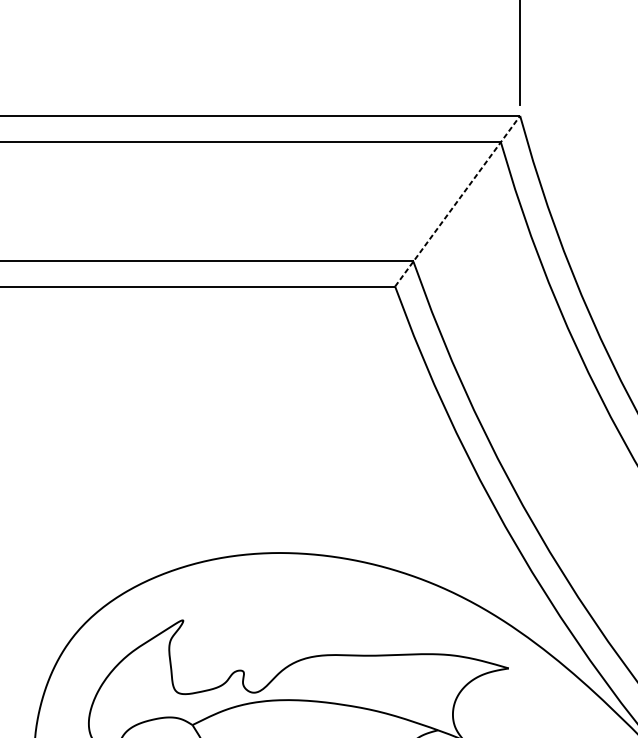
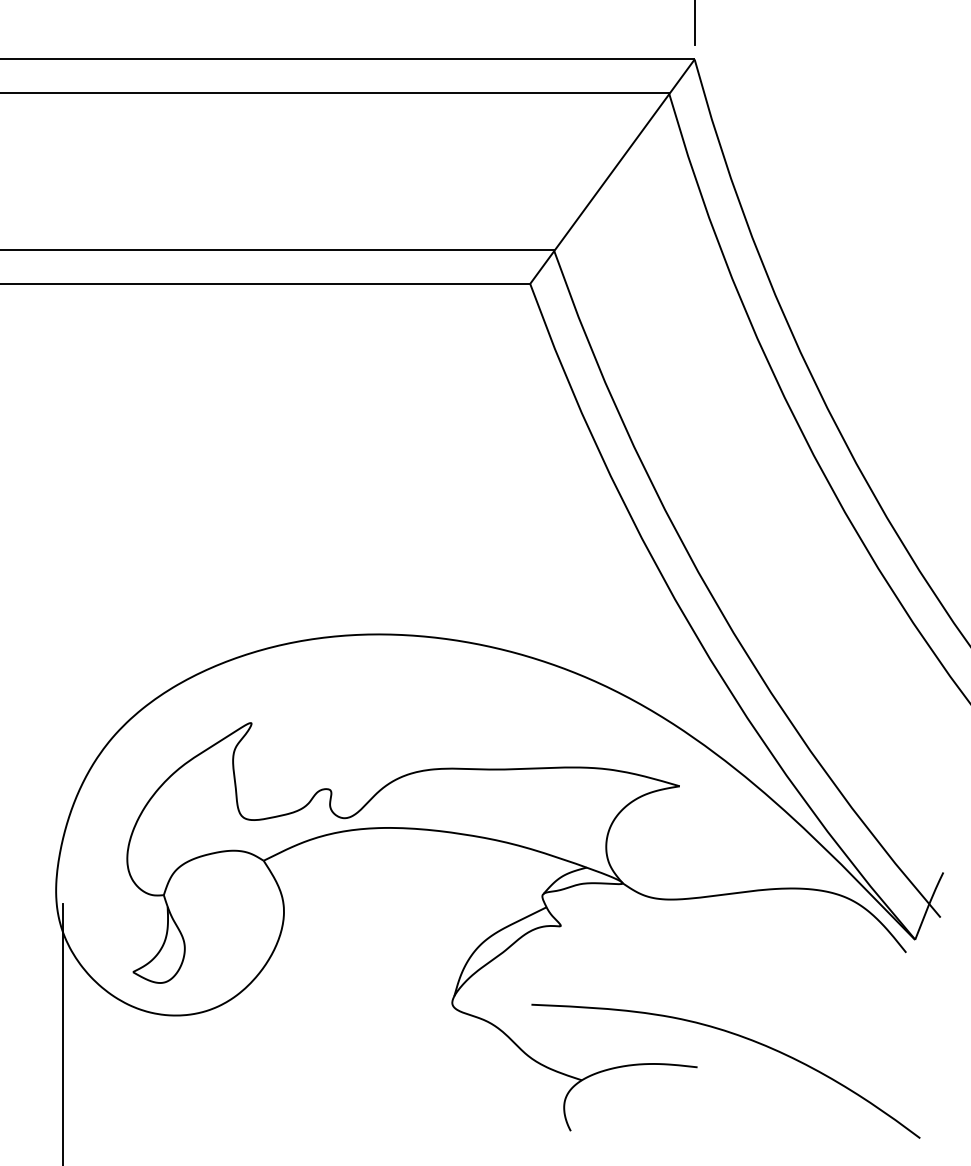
line: (457, 201) -> (612, 171), dashed -> solid

